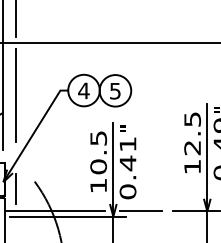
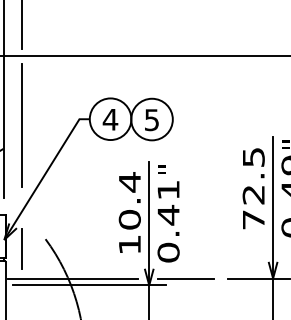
text: (98, 138) -> (129, 182), 10.5 -> 10.4
text: (192, 166) -> (253, 219), 12.5 -> 72.5

